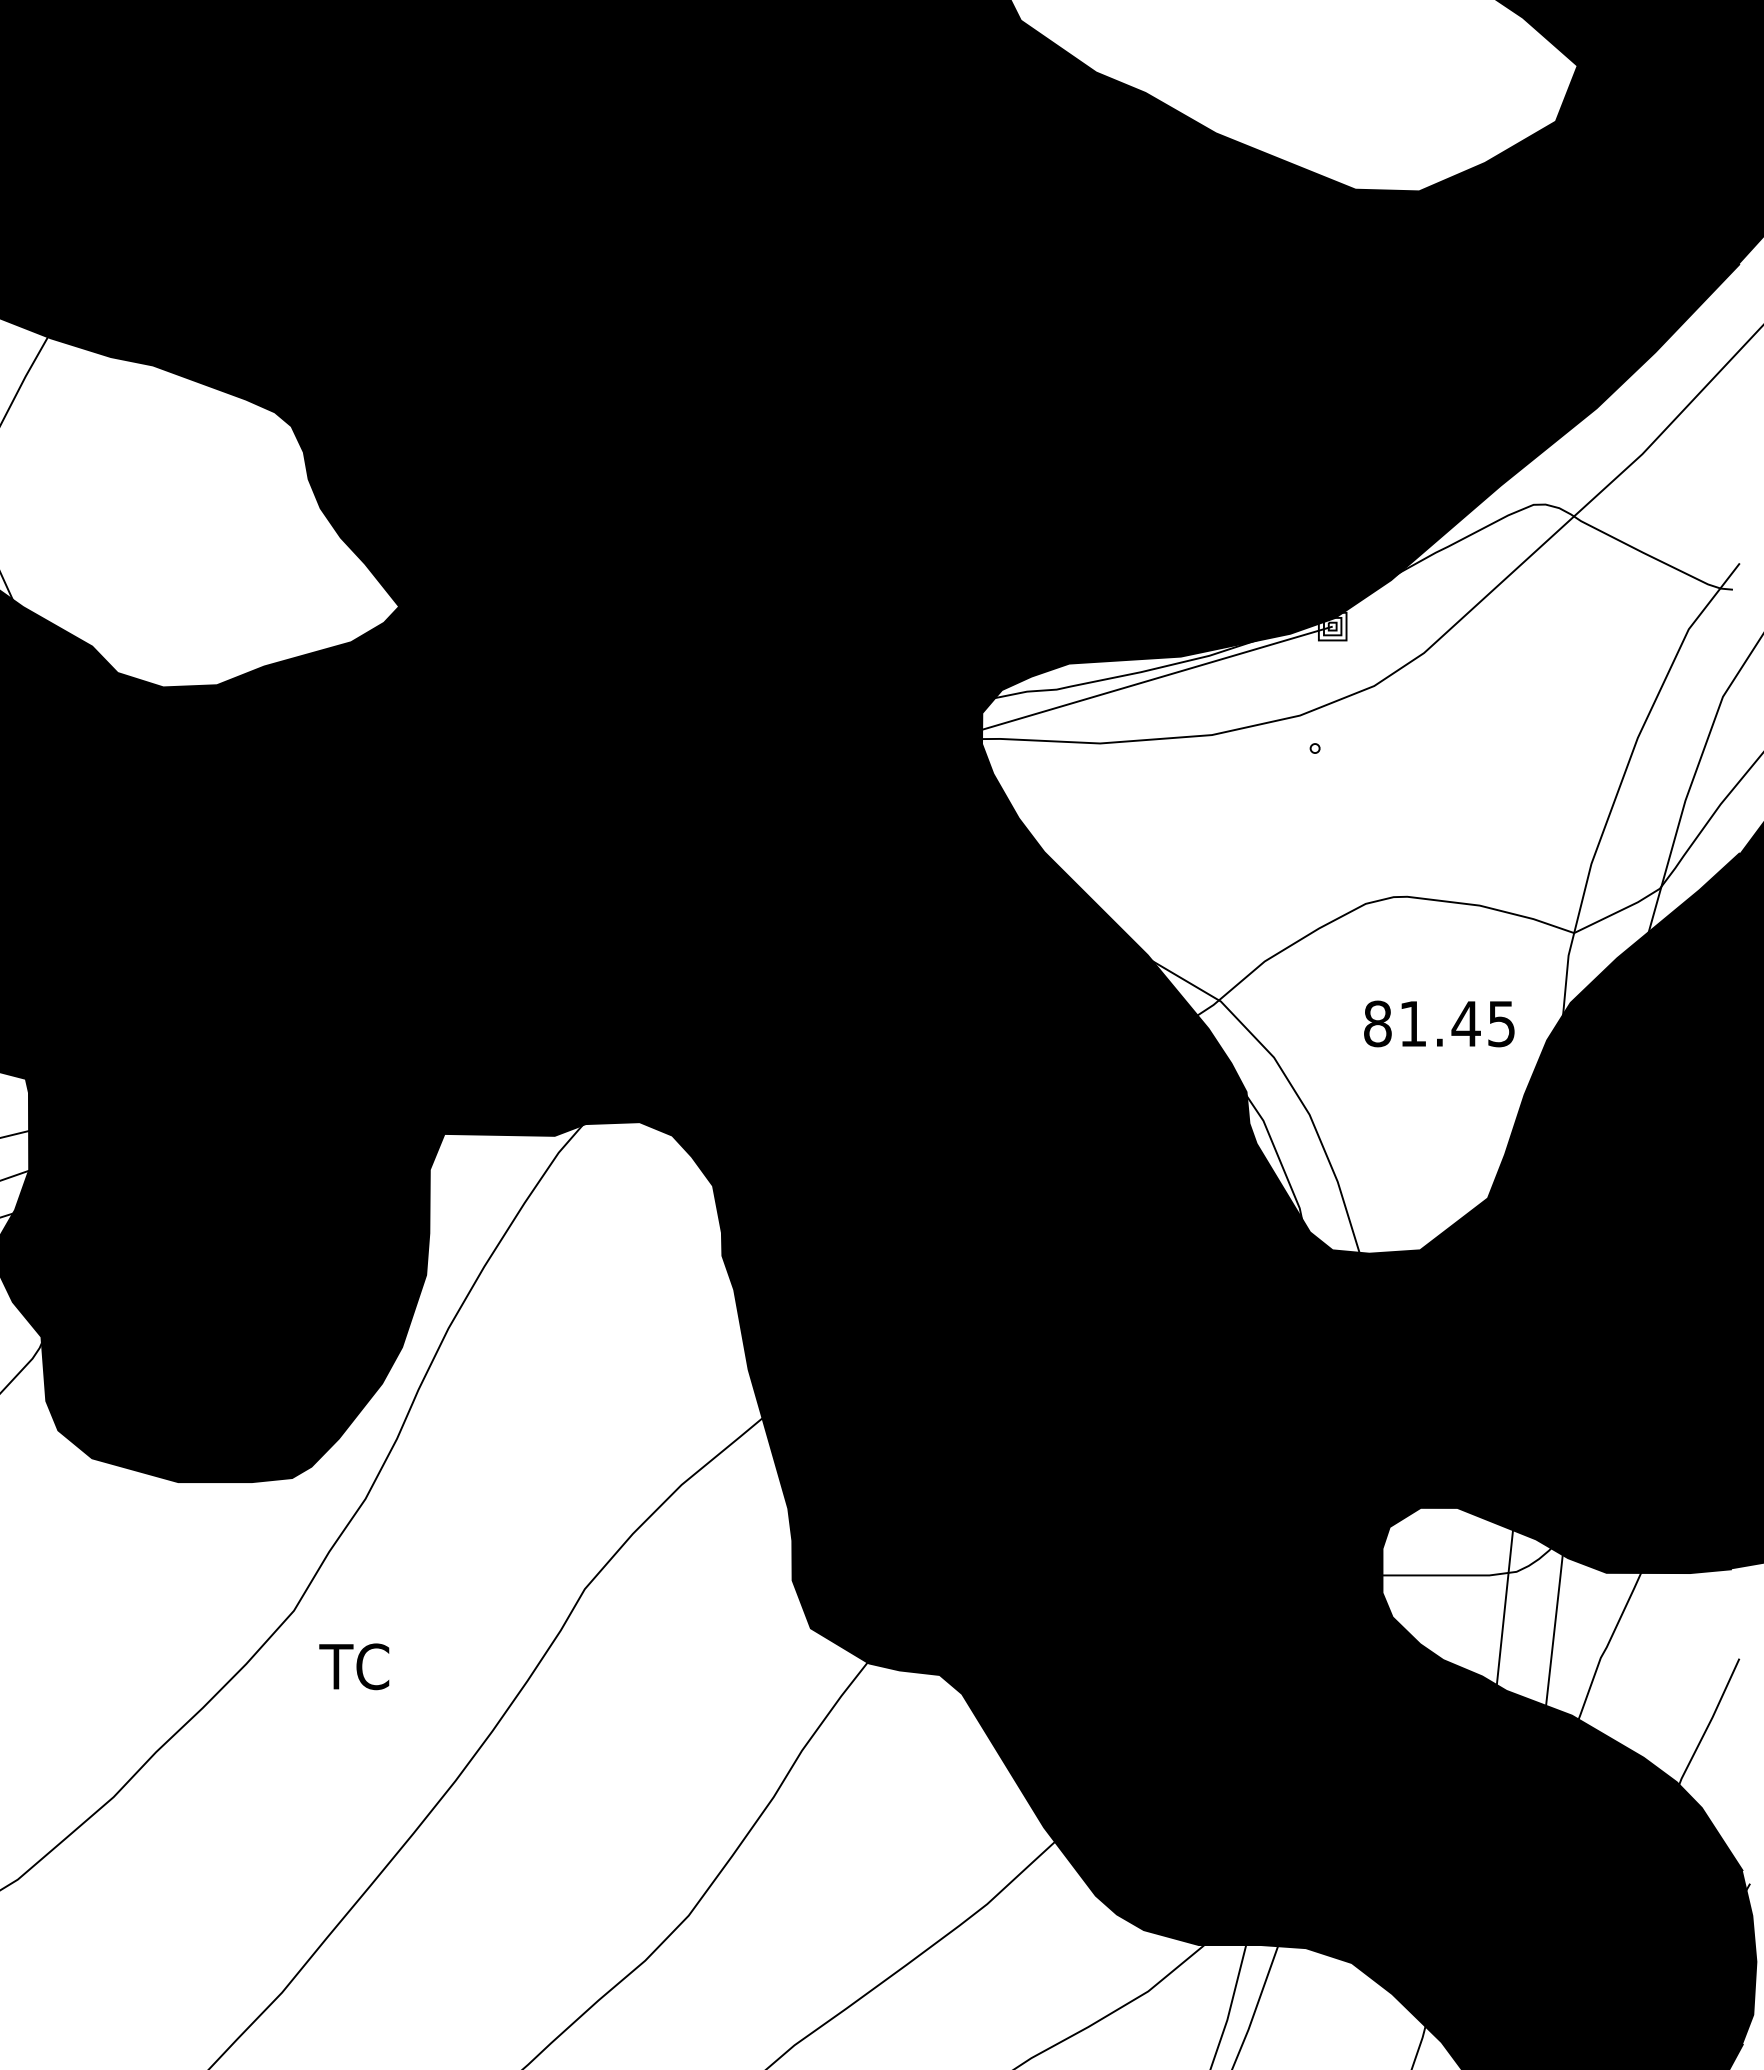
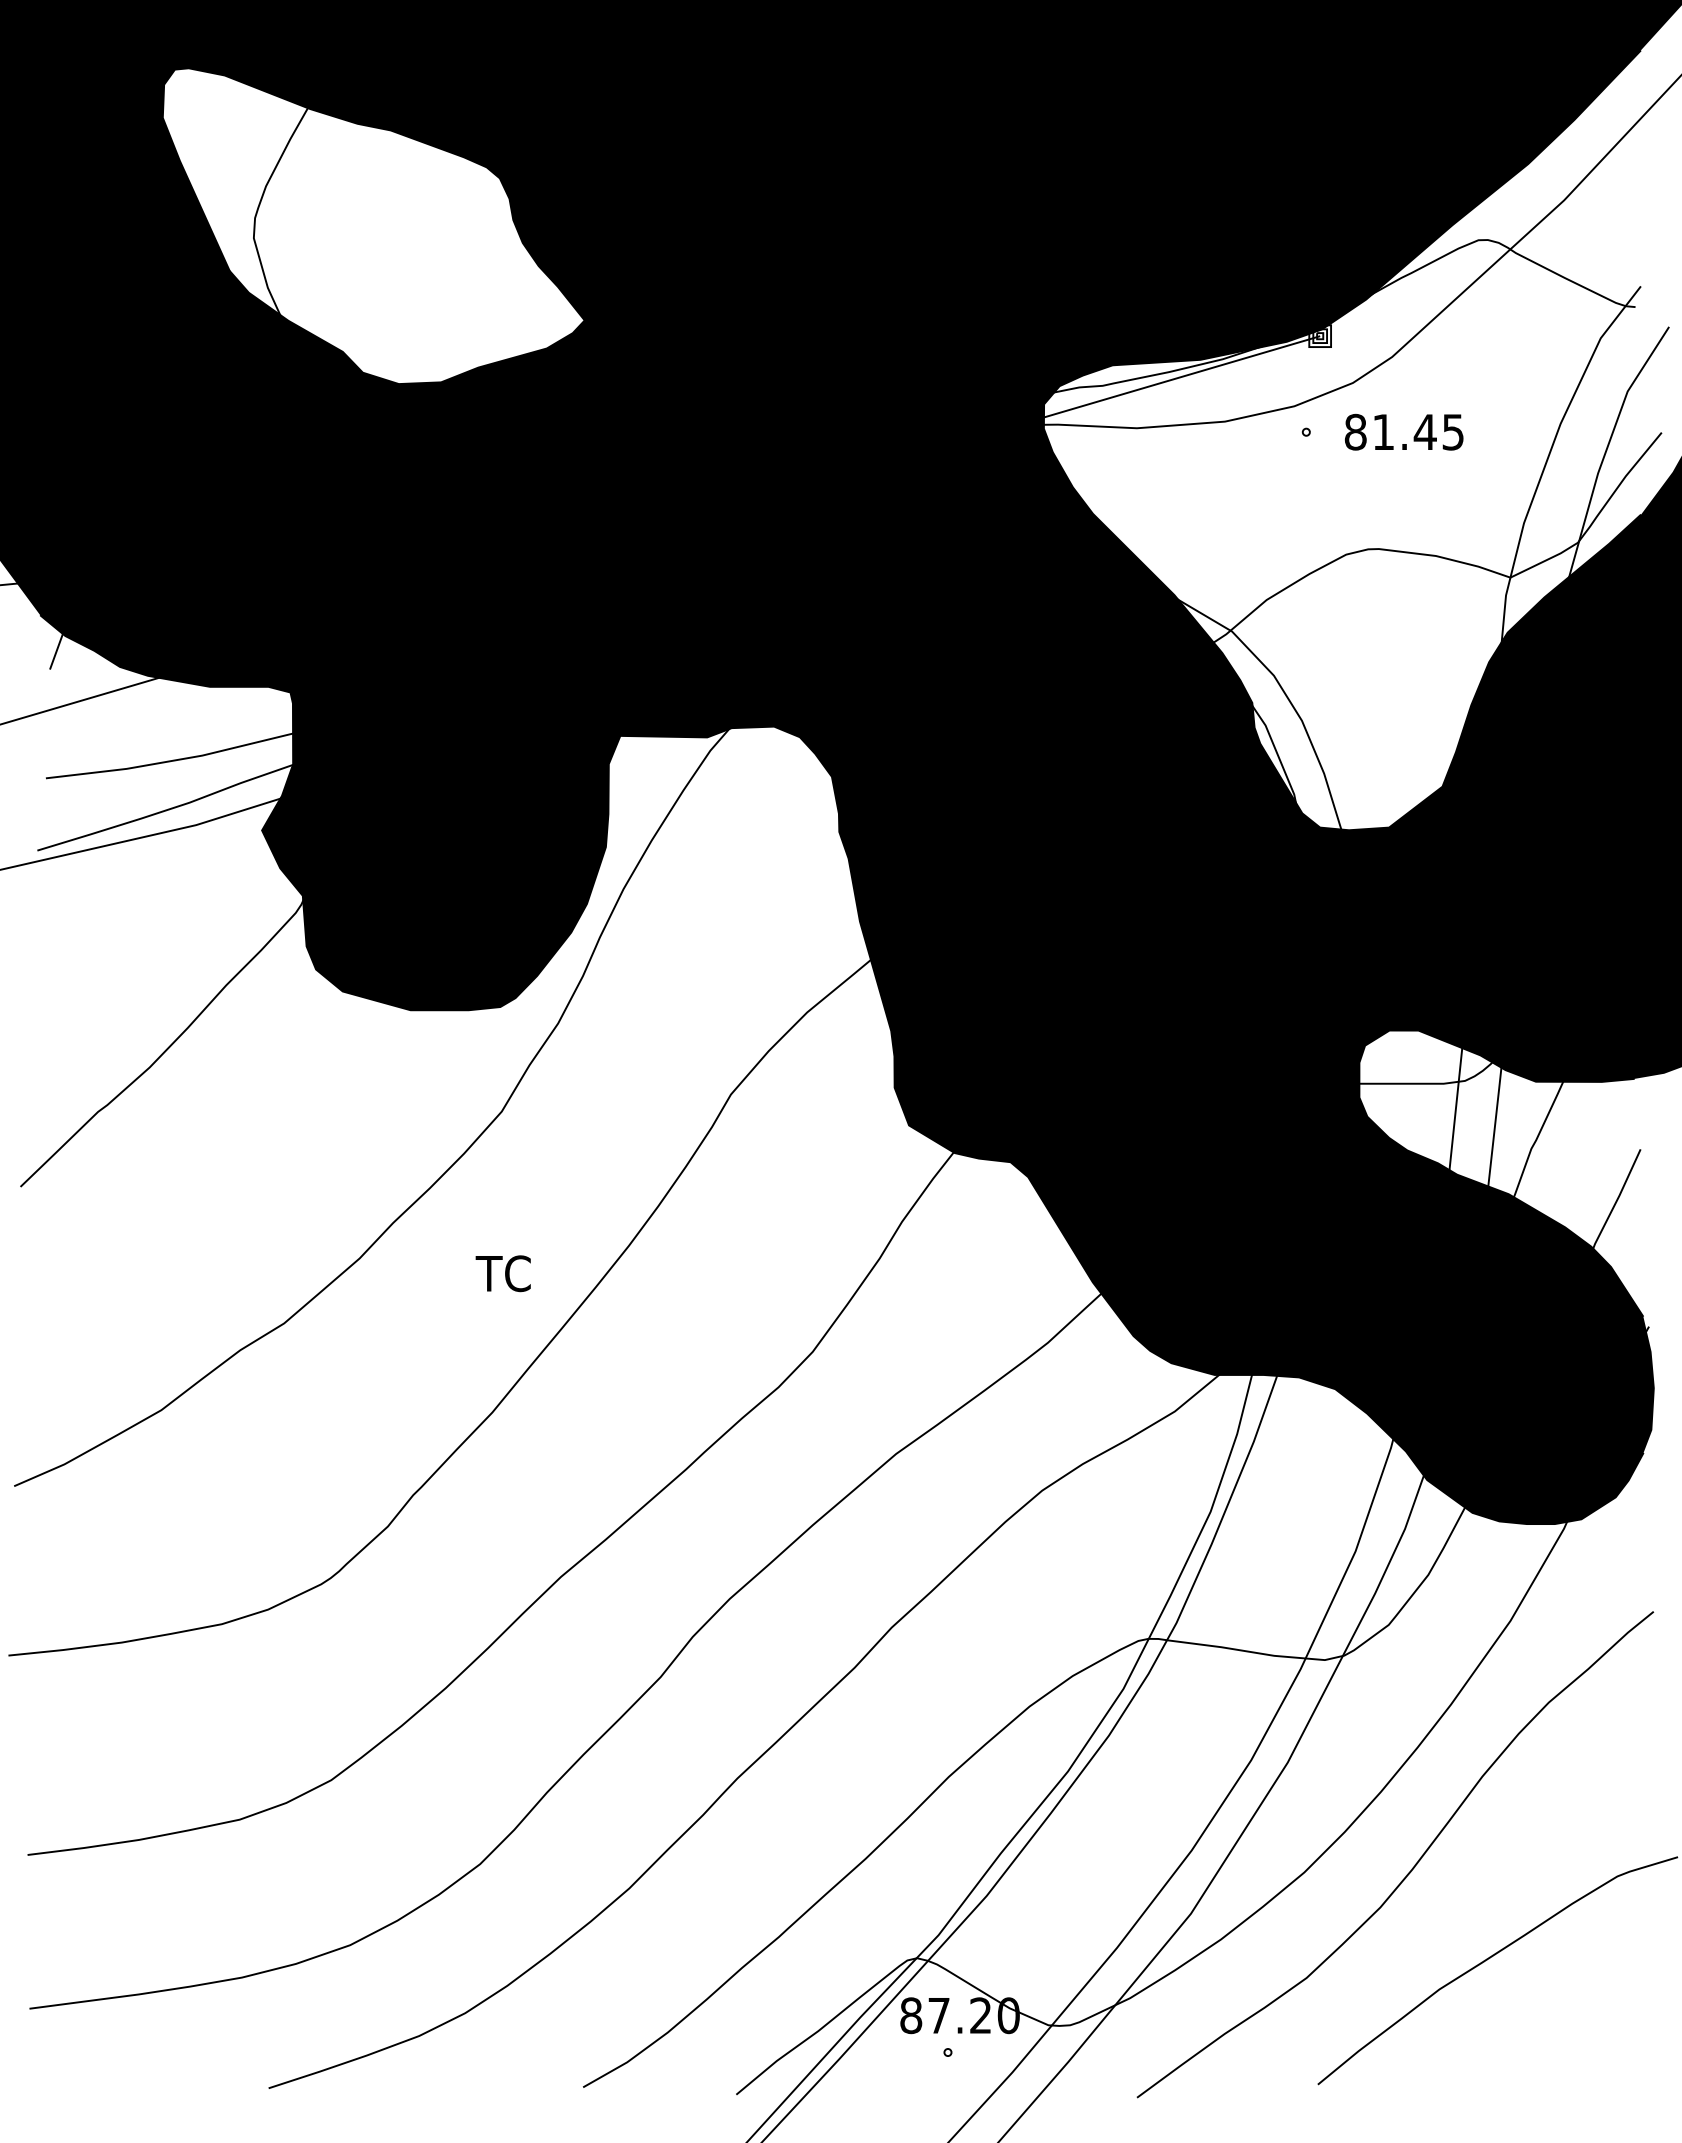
text: (1439, 1023) -> (1404, 431), moved
text: (353, 1666) -> (502, 1273), moved

